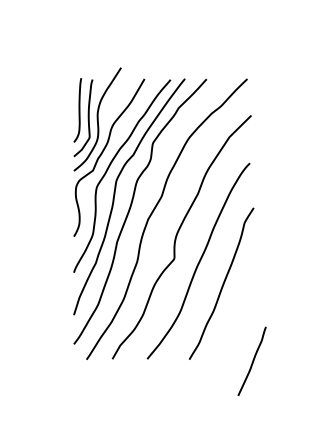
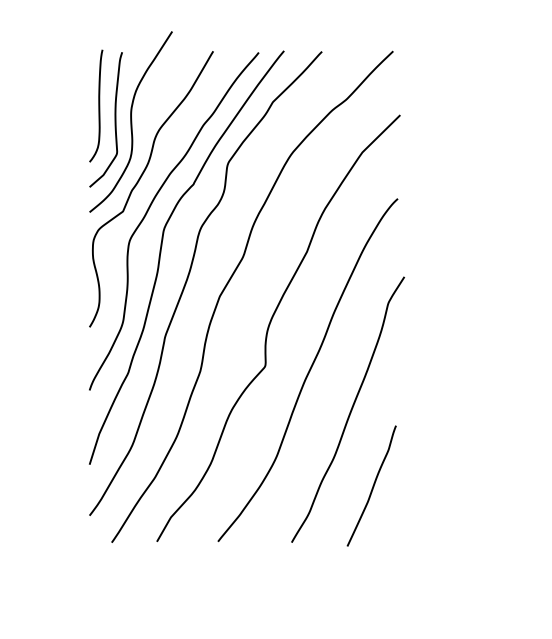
curve: (252, 360) -> (372, 484), moved

